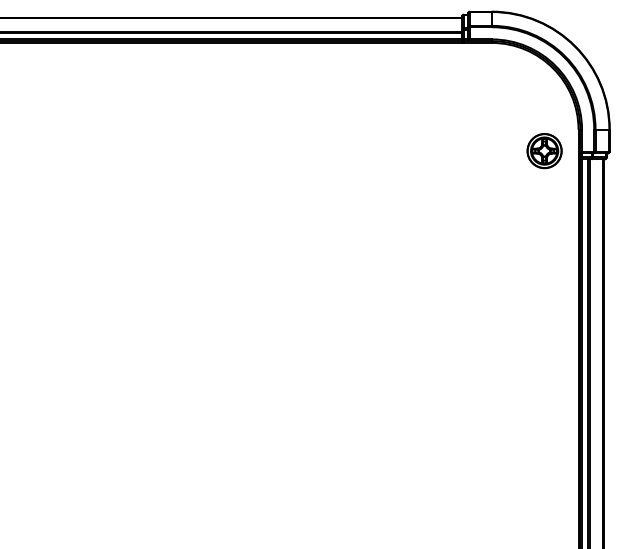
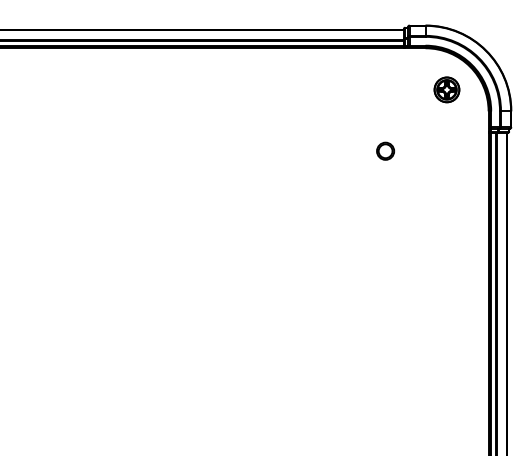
part: (543, 150) -> (446, 89), moved
part: (436, 183) -> (385, 150), added

